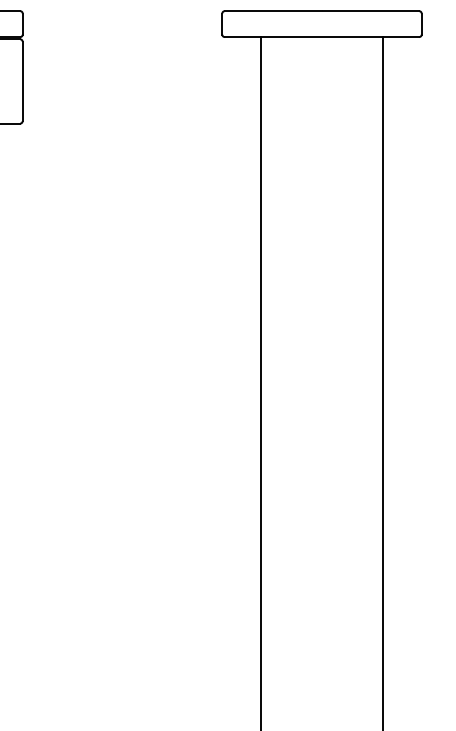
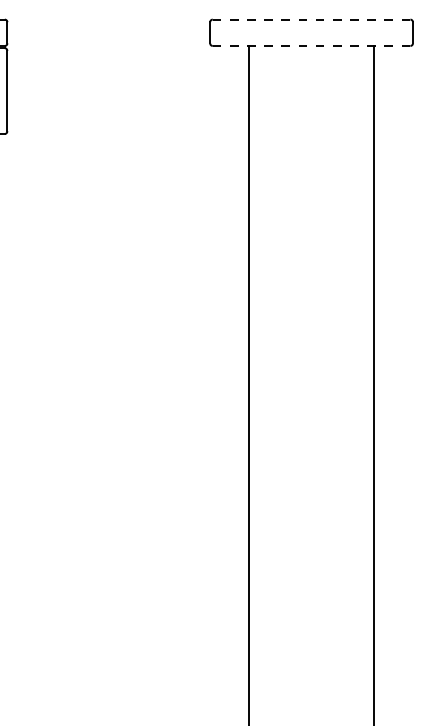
line: (322, 11) -> (312, 19), solid -> dashed
line: (322, 37) -> (312, 46), solid -> dashed

